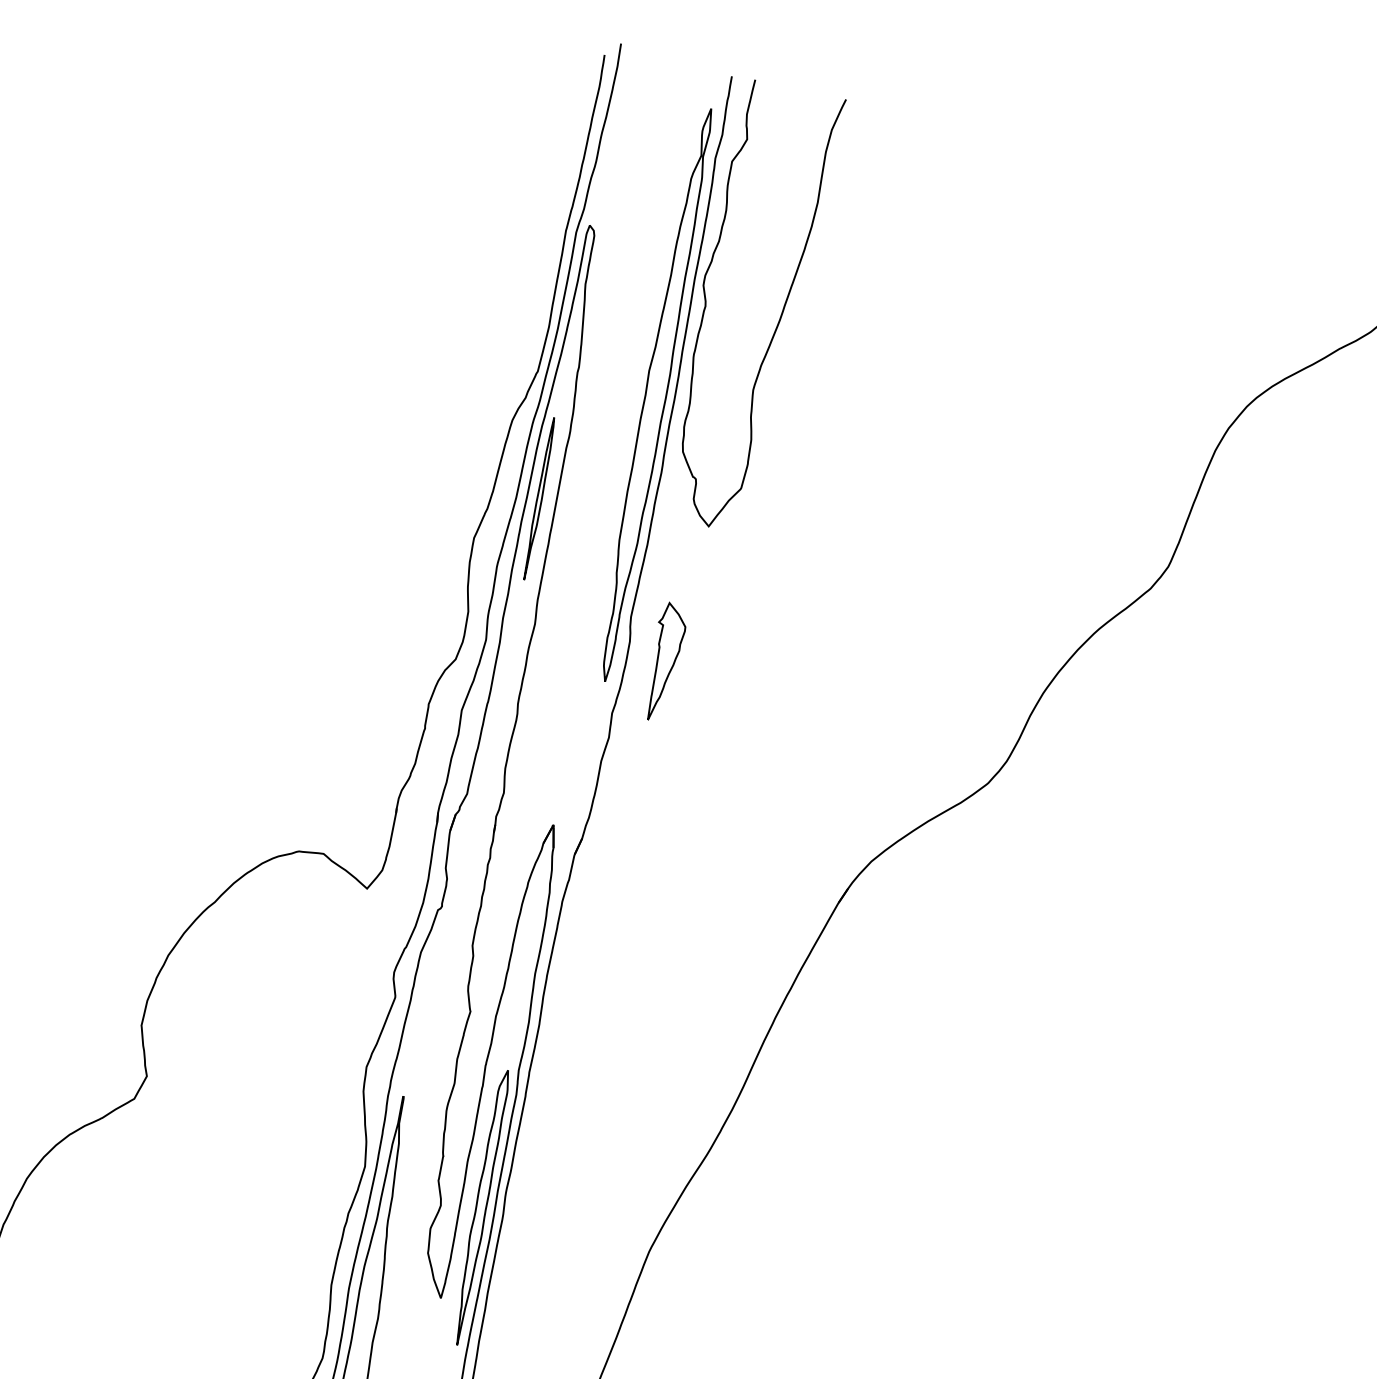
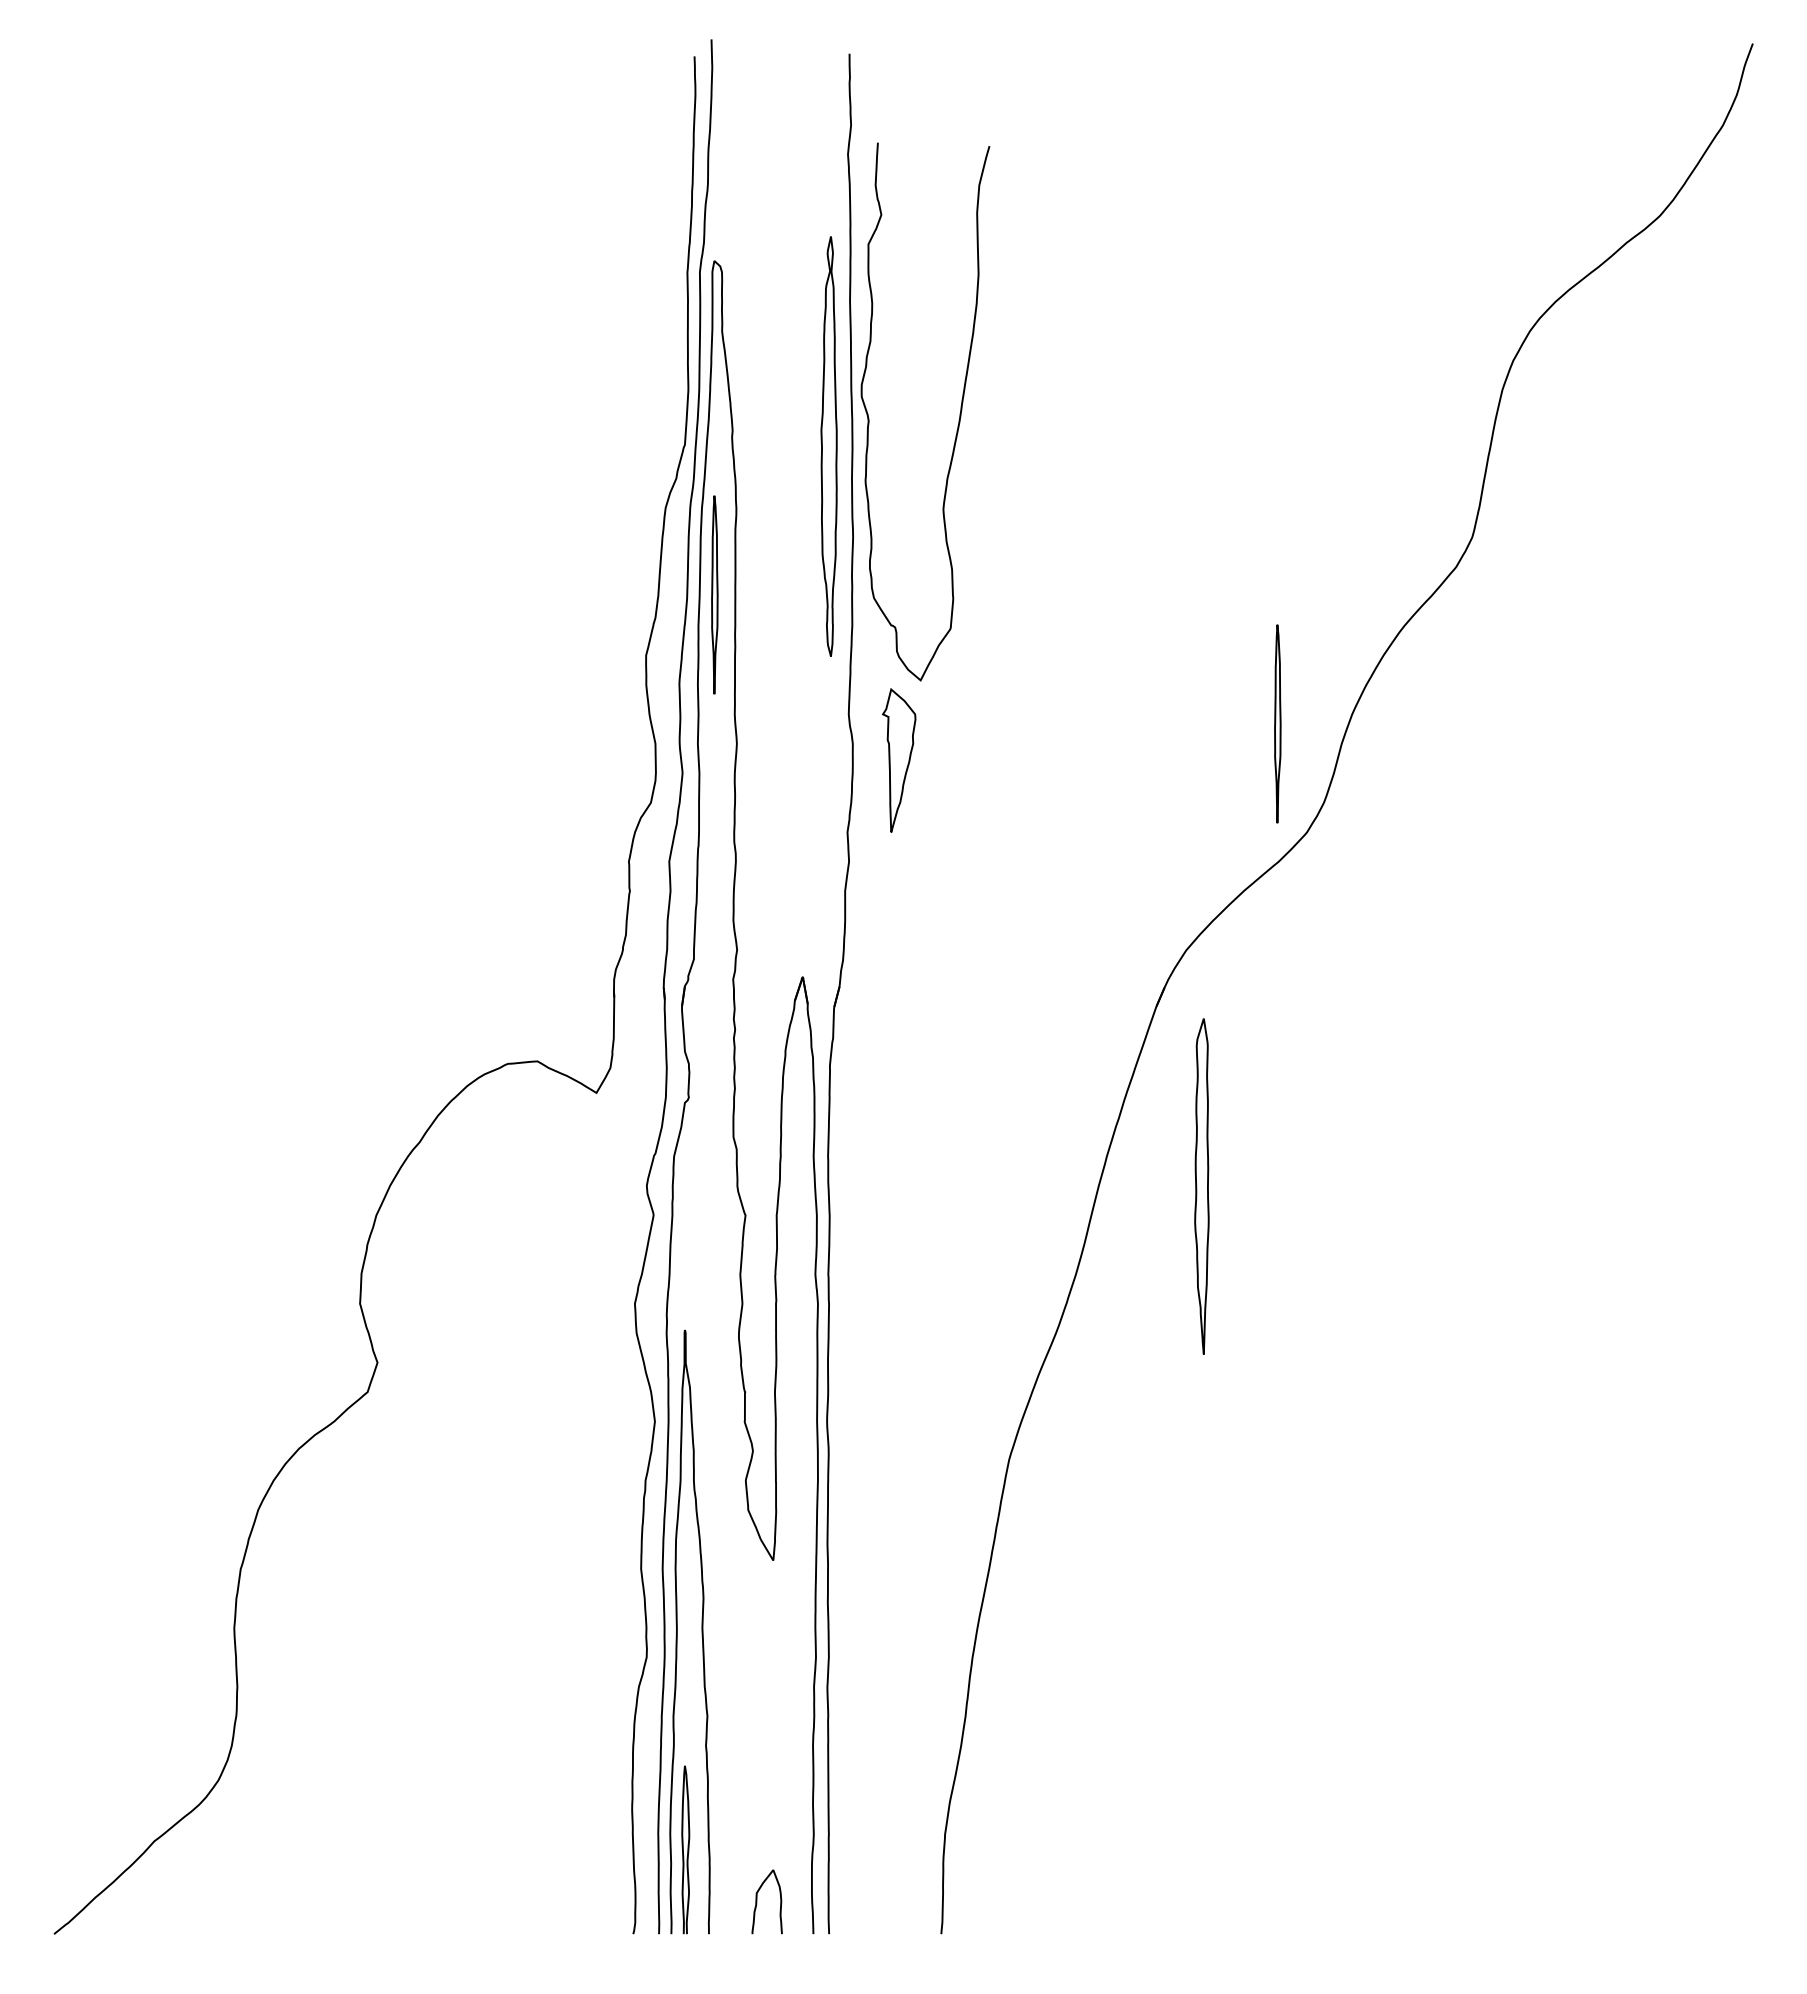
curve: (781, 313) -> (959, 413), moved
part: (655, 394) -> (828, 446), size x0.6
part: (980, 689) -> (1277, 723), added
part: (480, 1207) -> (1201, 1186), moved

